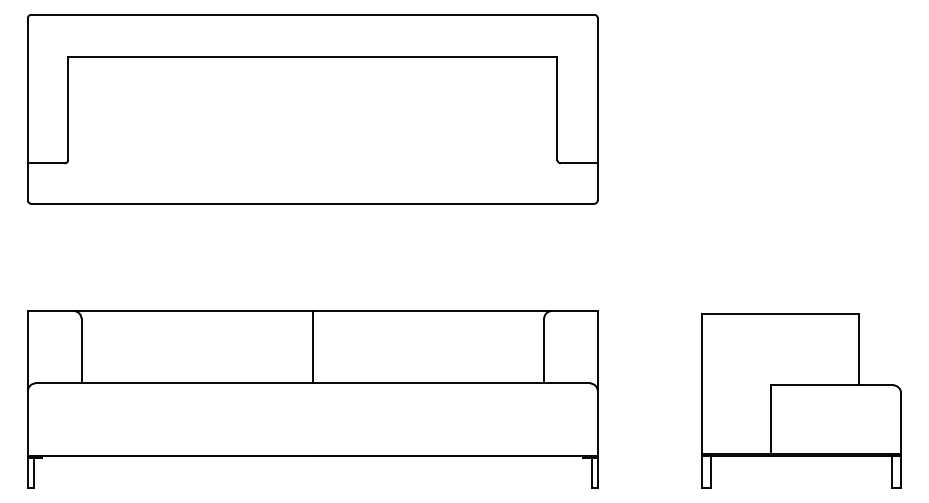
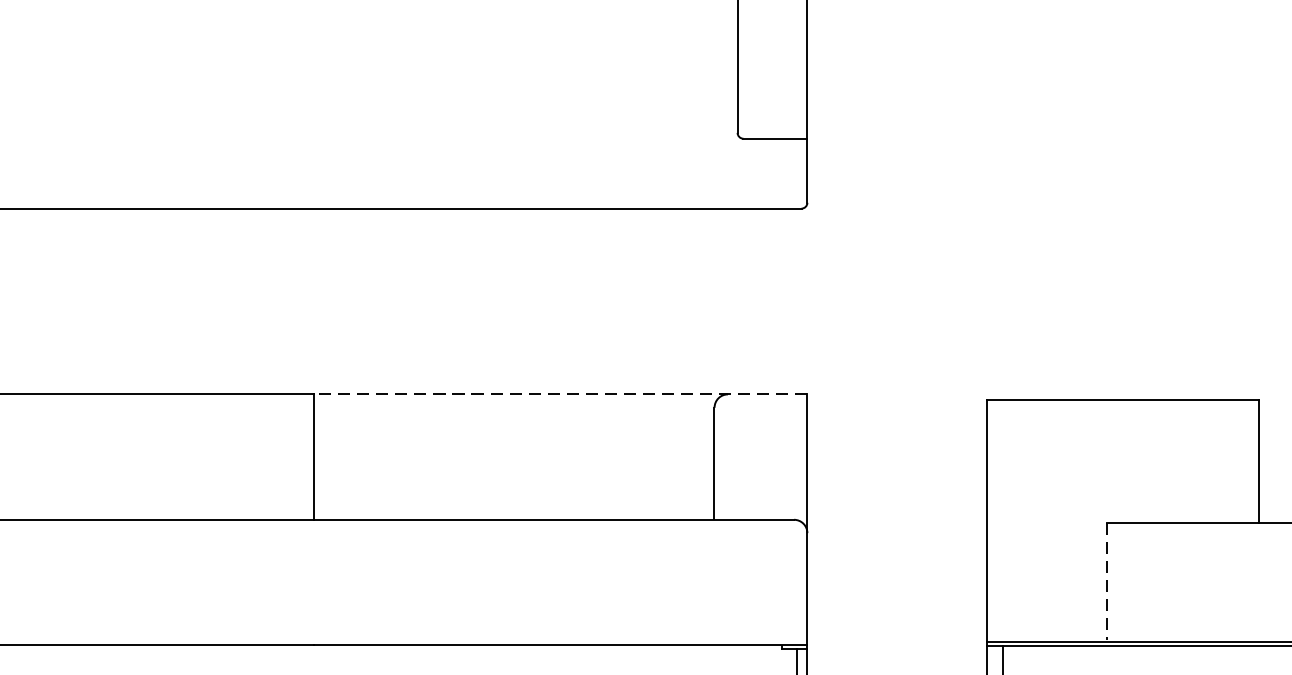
line: (454, 311) -> (559, 395), solid -> dashed
line: (770, 419) -> (1106, 582), solid -> dashed

